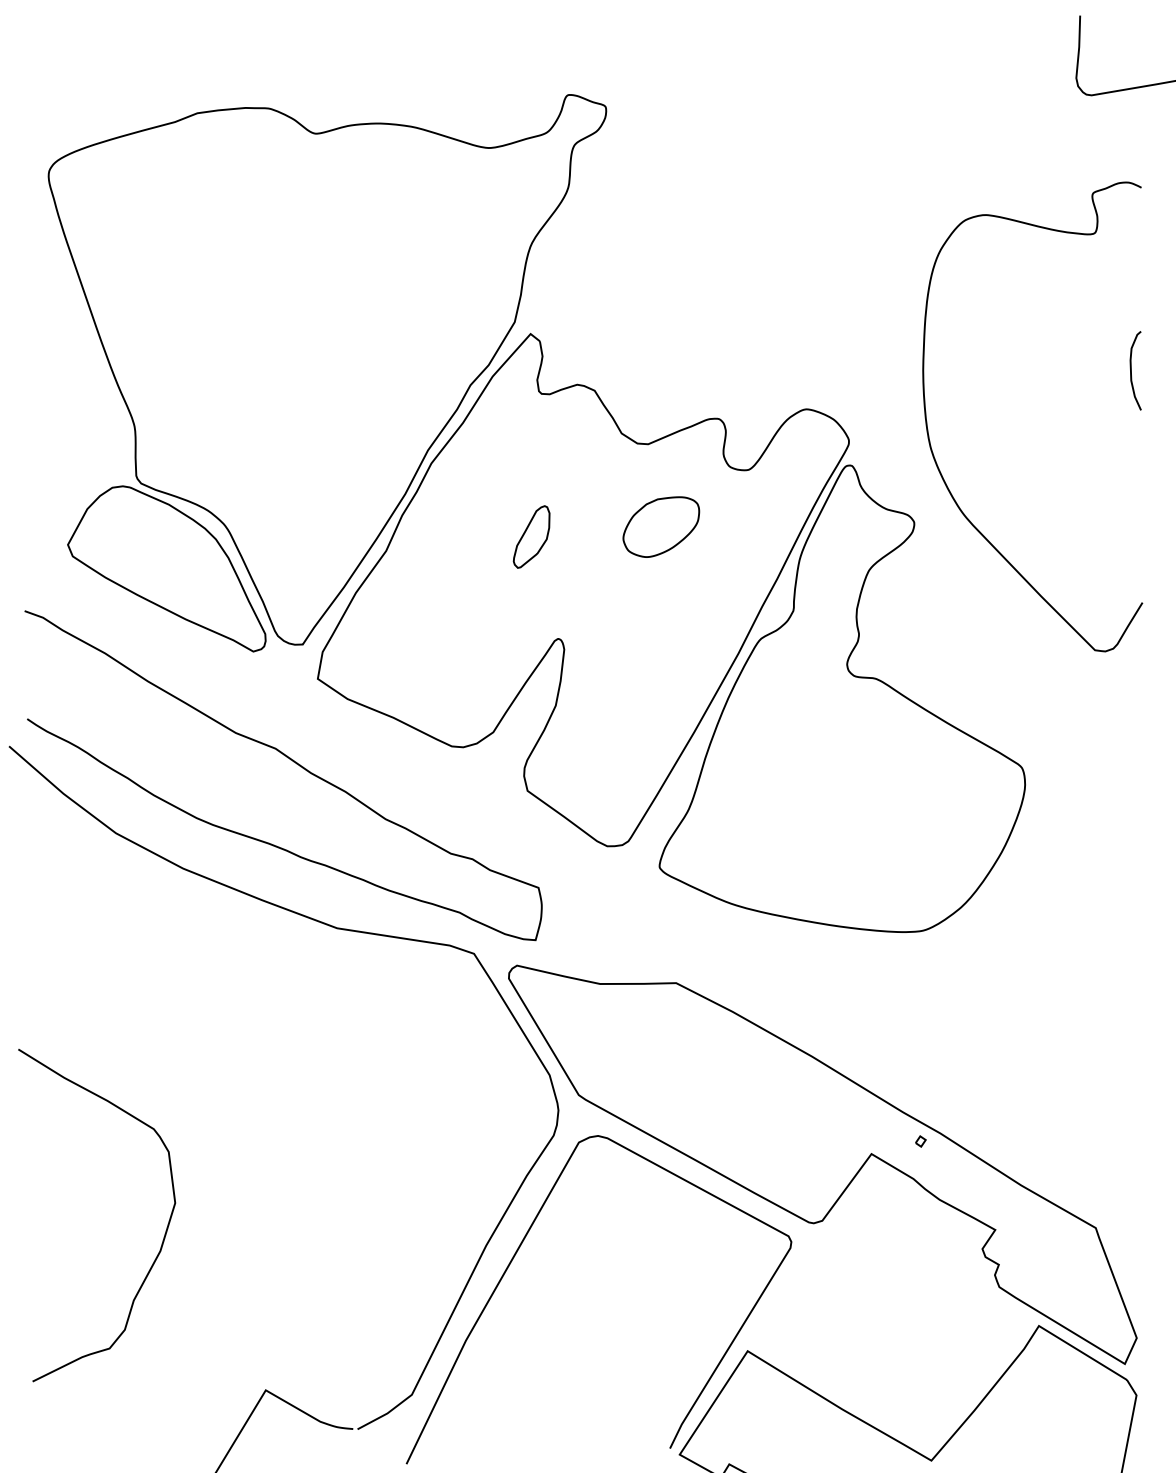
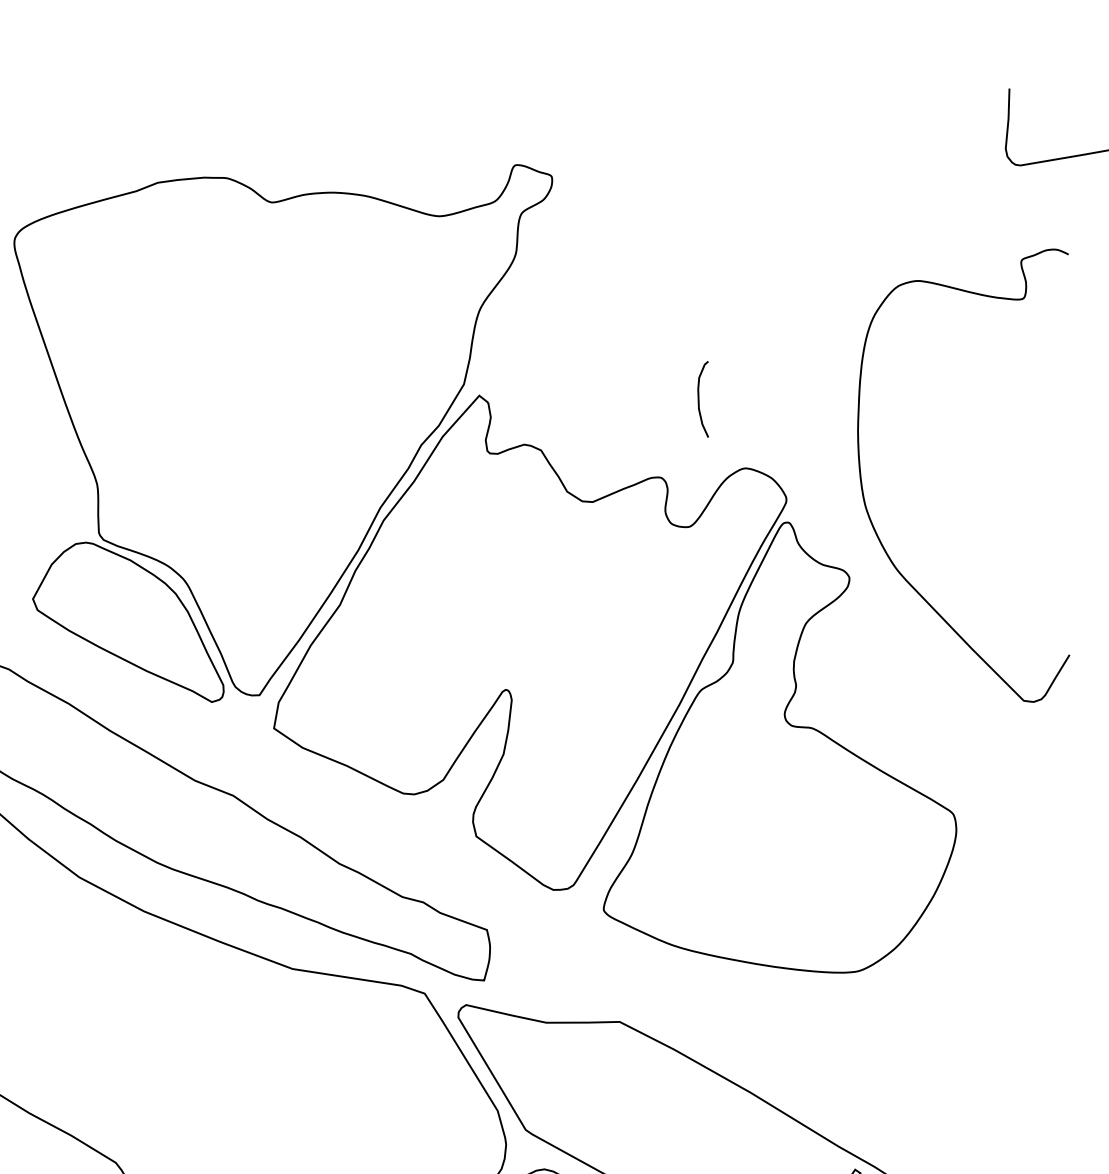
curve: (1131, 370) -> (699, 399), moved
part: (661, 526) -> (605, 581), removed
part: (531, 536) -> (480, 591), removed

